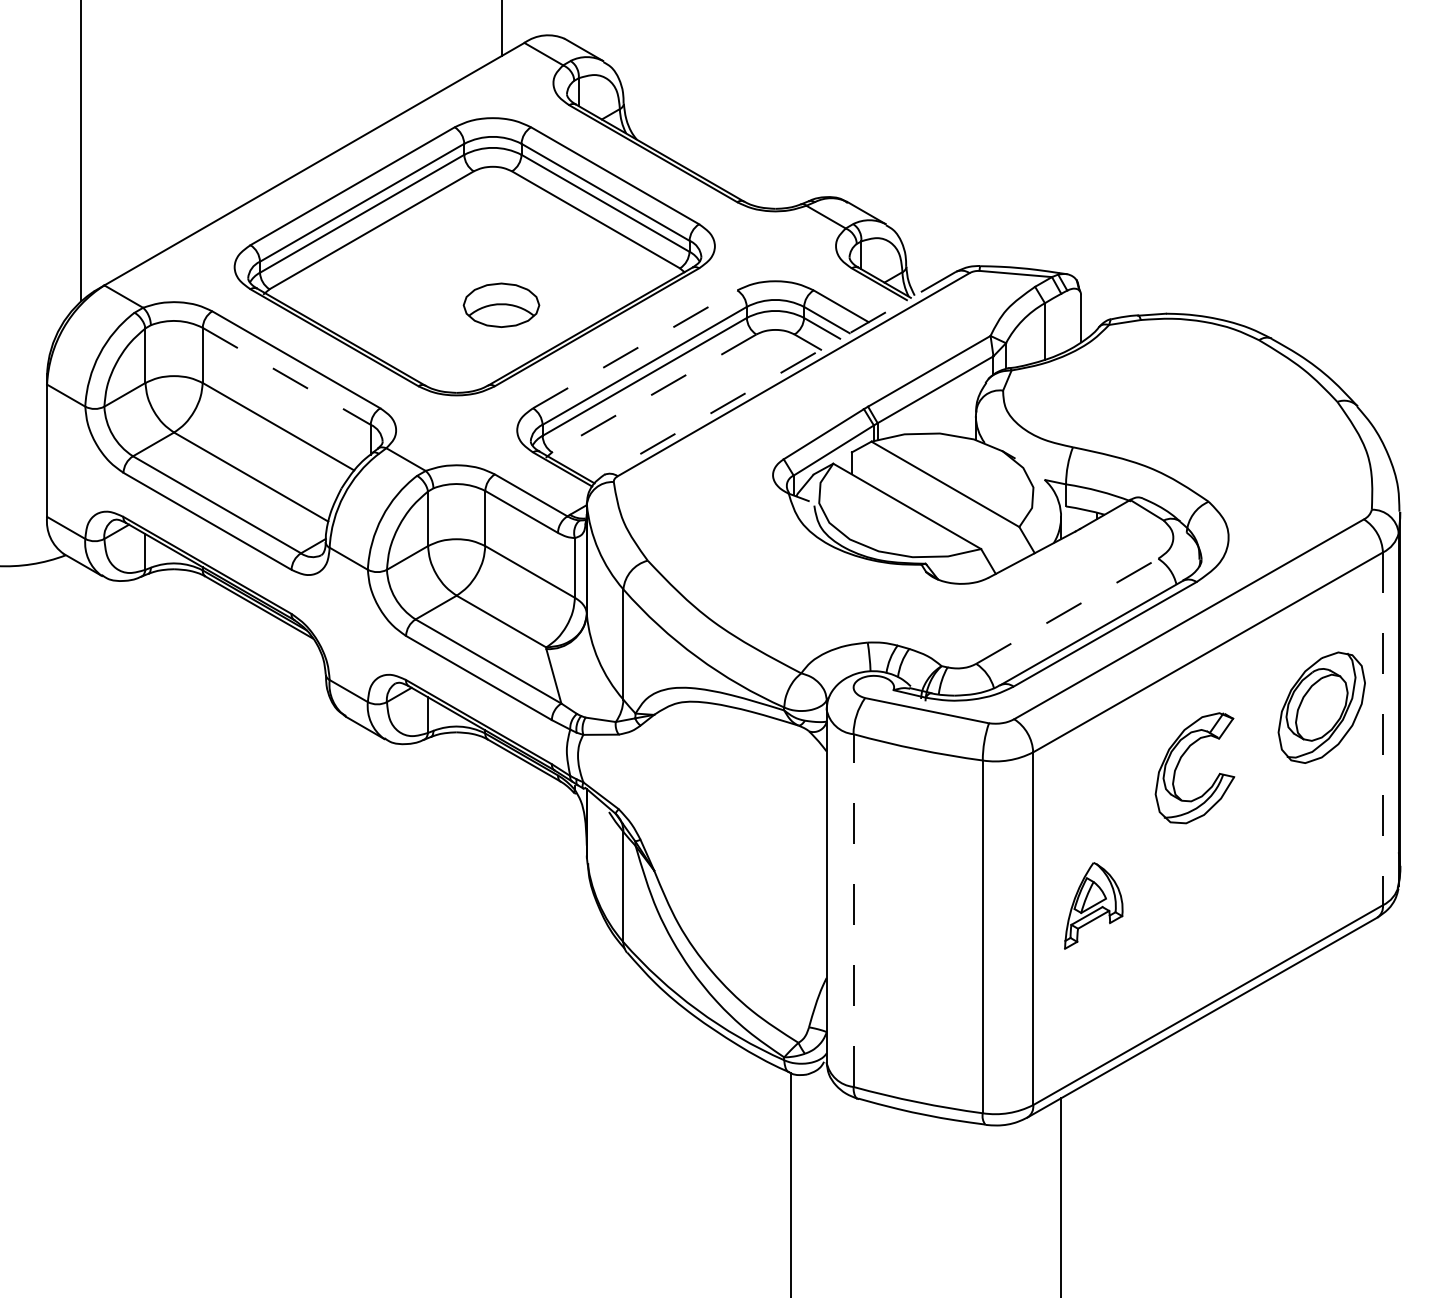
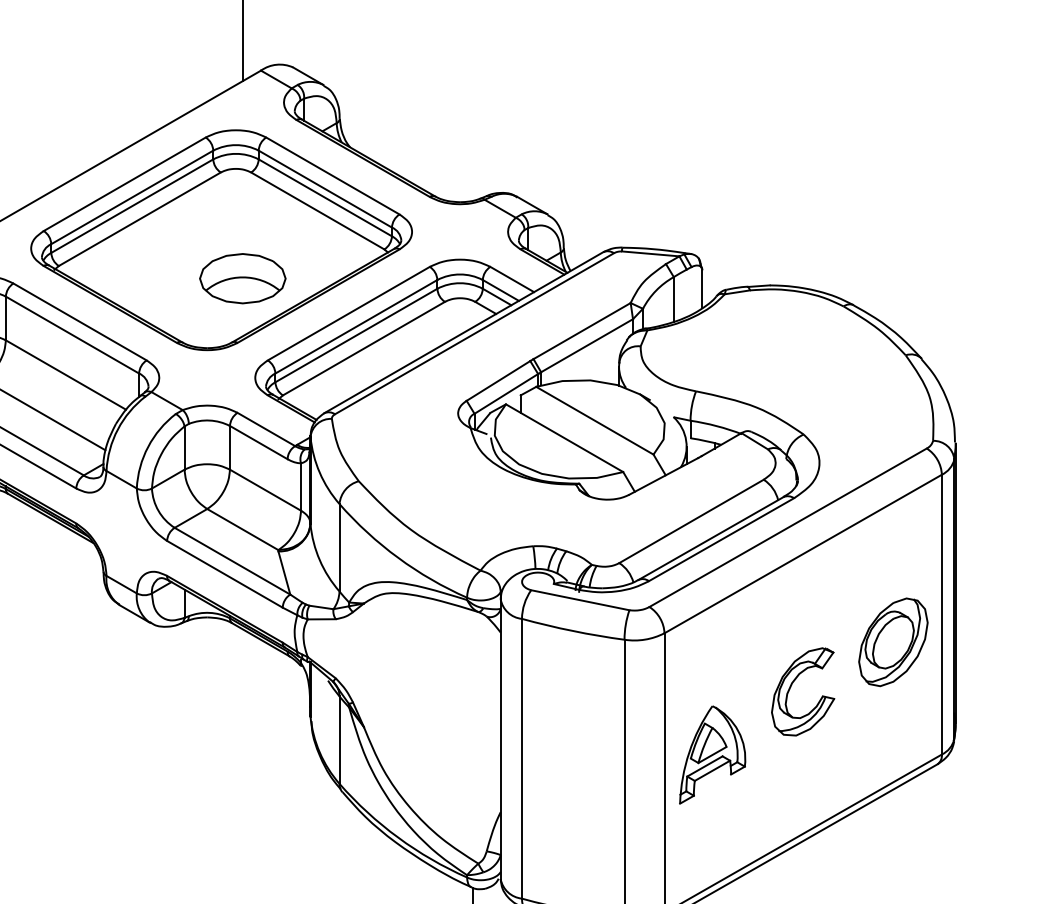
part: (501, 305) -> (242, 278), size x1.43
line: (635, 349) -> (349, 313), dashed -> solid
line: (779, 373) -> (463, 332), dashed -> solid
line: (287, 376) -> (73, 335), dashed -> solid
line: (654, 393) -> (364, 348), dashed -> solid
line: (1067, 611) -> (691, 521), dashed -> solid
part: (1321, 707) -> (893, 642), moved
line: (1382, 729) -> (941, 615), dashed -> solid
part: (1180, 761) -> (791, 686), moved
part: (1093, 905) -> (712, 754), size x1.43
line: (853, 910) -> (521, 758), dashed -> solid

